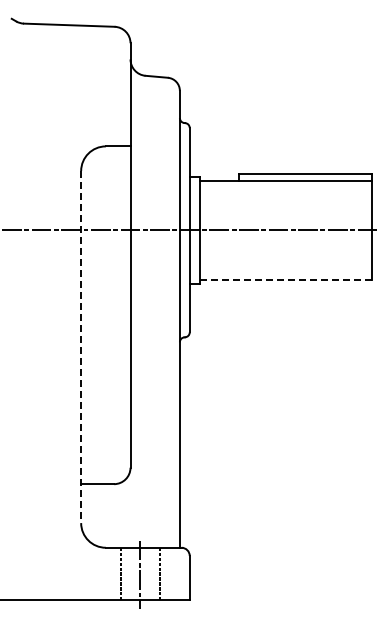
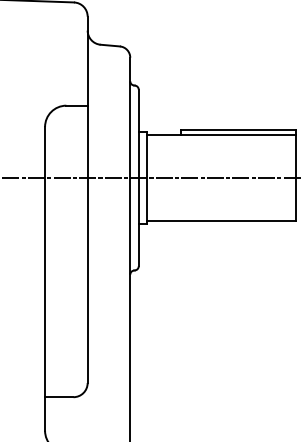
line: (286, 279) -> (222, 220), dashed -> solid
line: (81, 347) -> (45, 279), dashed -> solid

